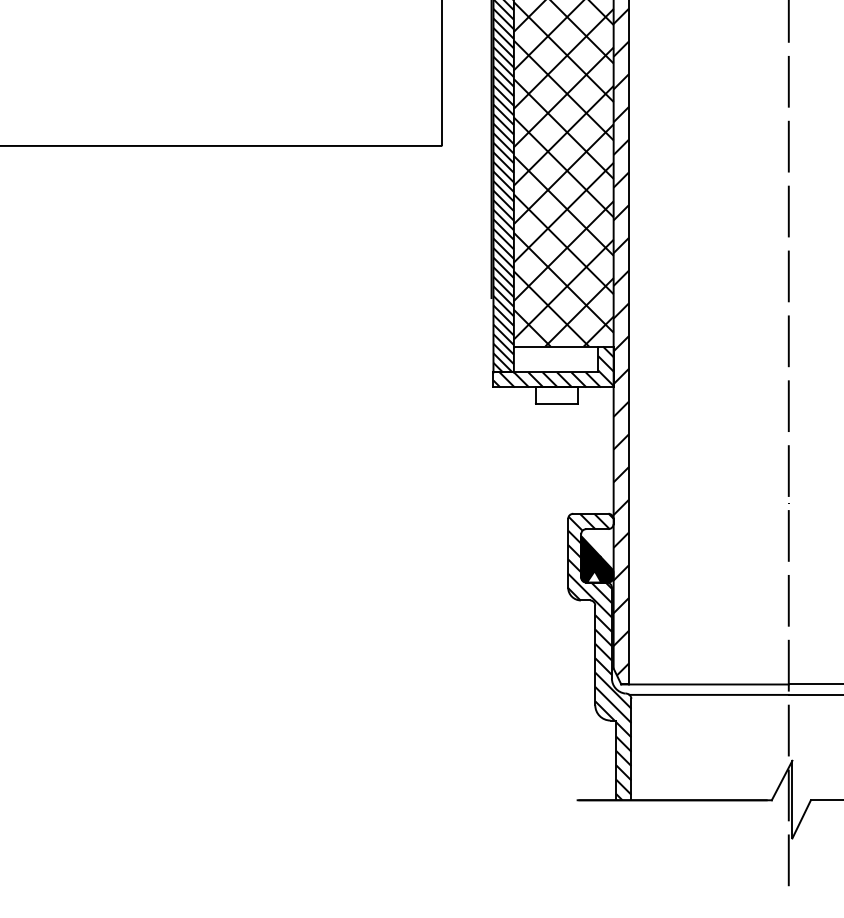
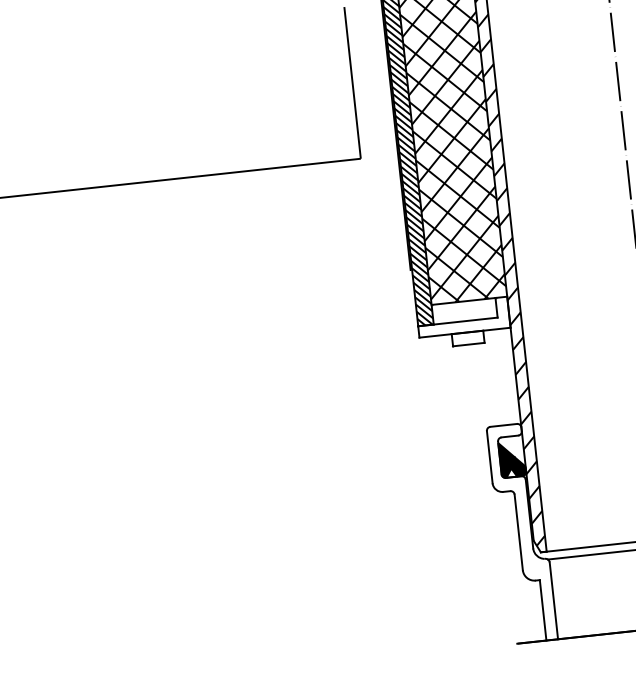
hatch: (553, 366) -> (463, 316), removed
hatch: (599, 656) -> (522, 532), removed

